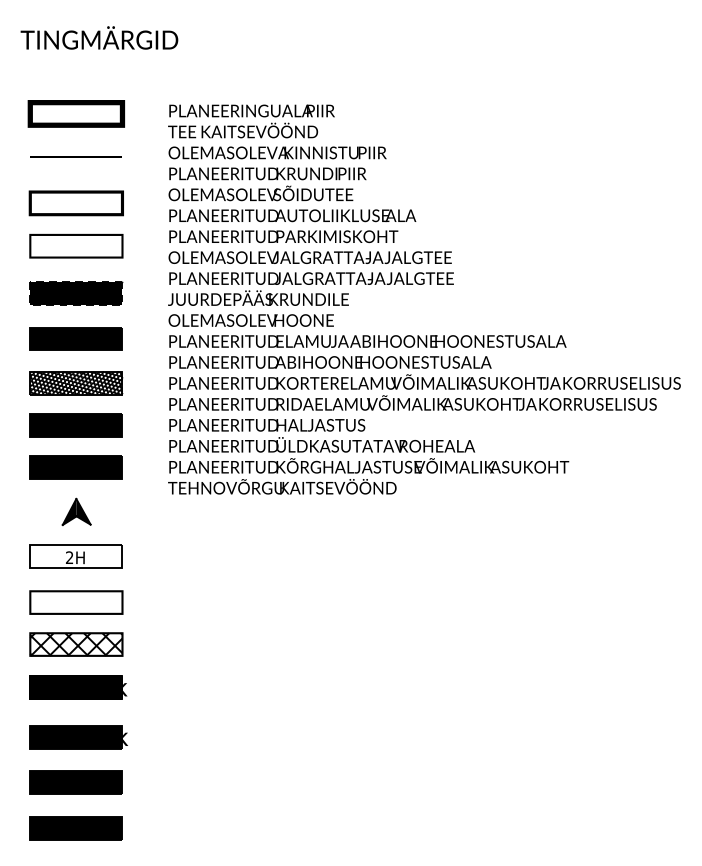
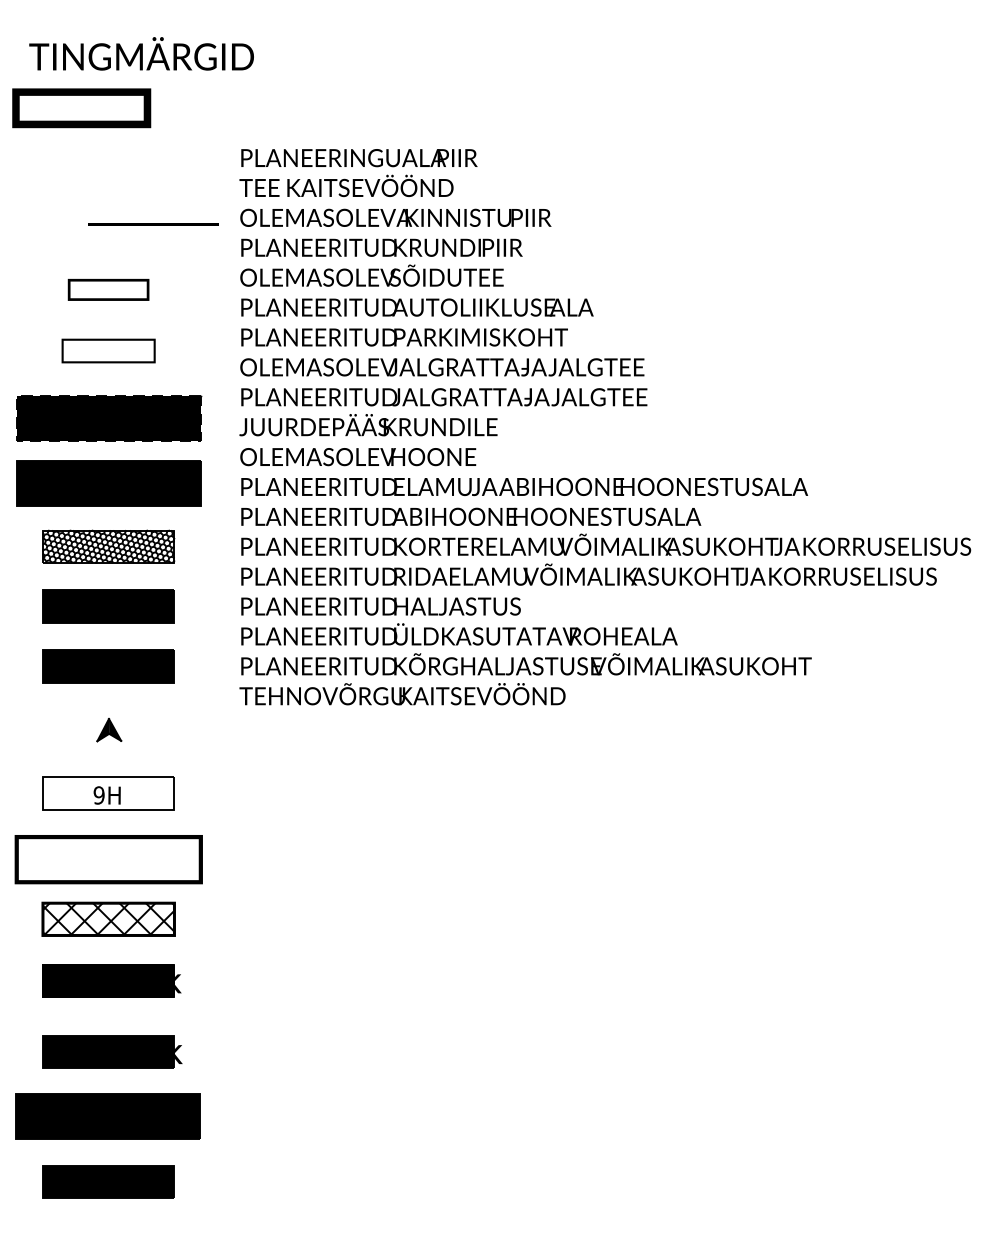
part: (76, 114) -> (81, 108), moved
line: (76, 157) -> (153, 224), moved
part: (76, 203) -> (108, 289), size x0.6
part: (76, 245) -> (108, 350), size x0.7
part: (76, 293) -> (108, 418), size x1.4
part: (76, 338) -> (108, 482), size x1.4
part: (76, 511) -> (109, 729), size x0.6
text: (69, 557) -> (98, 795), 2H -> 9H
part: (76, 601) -> (108, 858), size x1.4
part: (76, 782) -> (108, 1115), size x1.4

